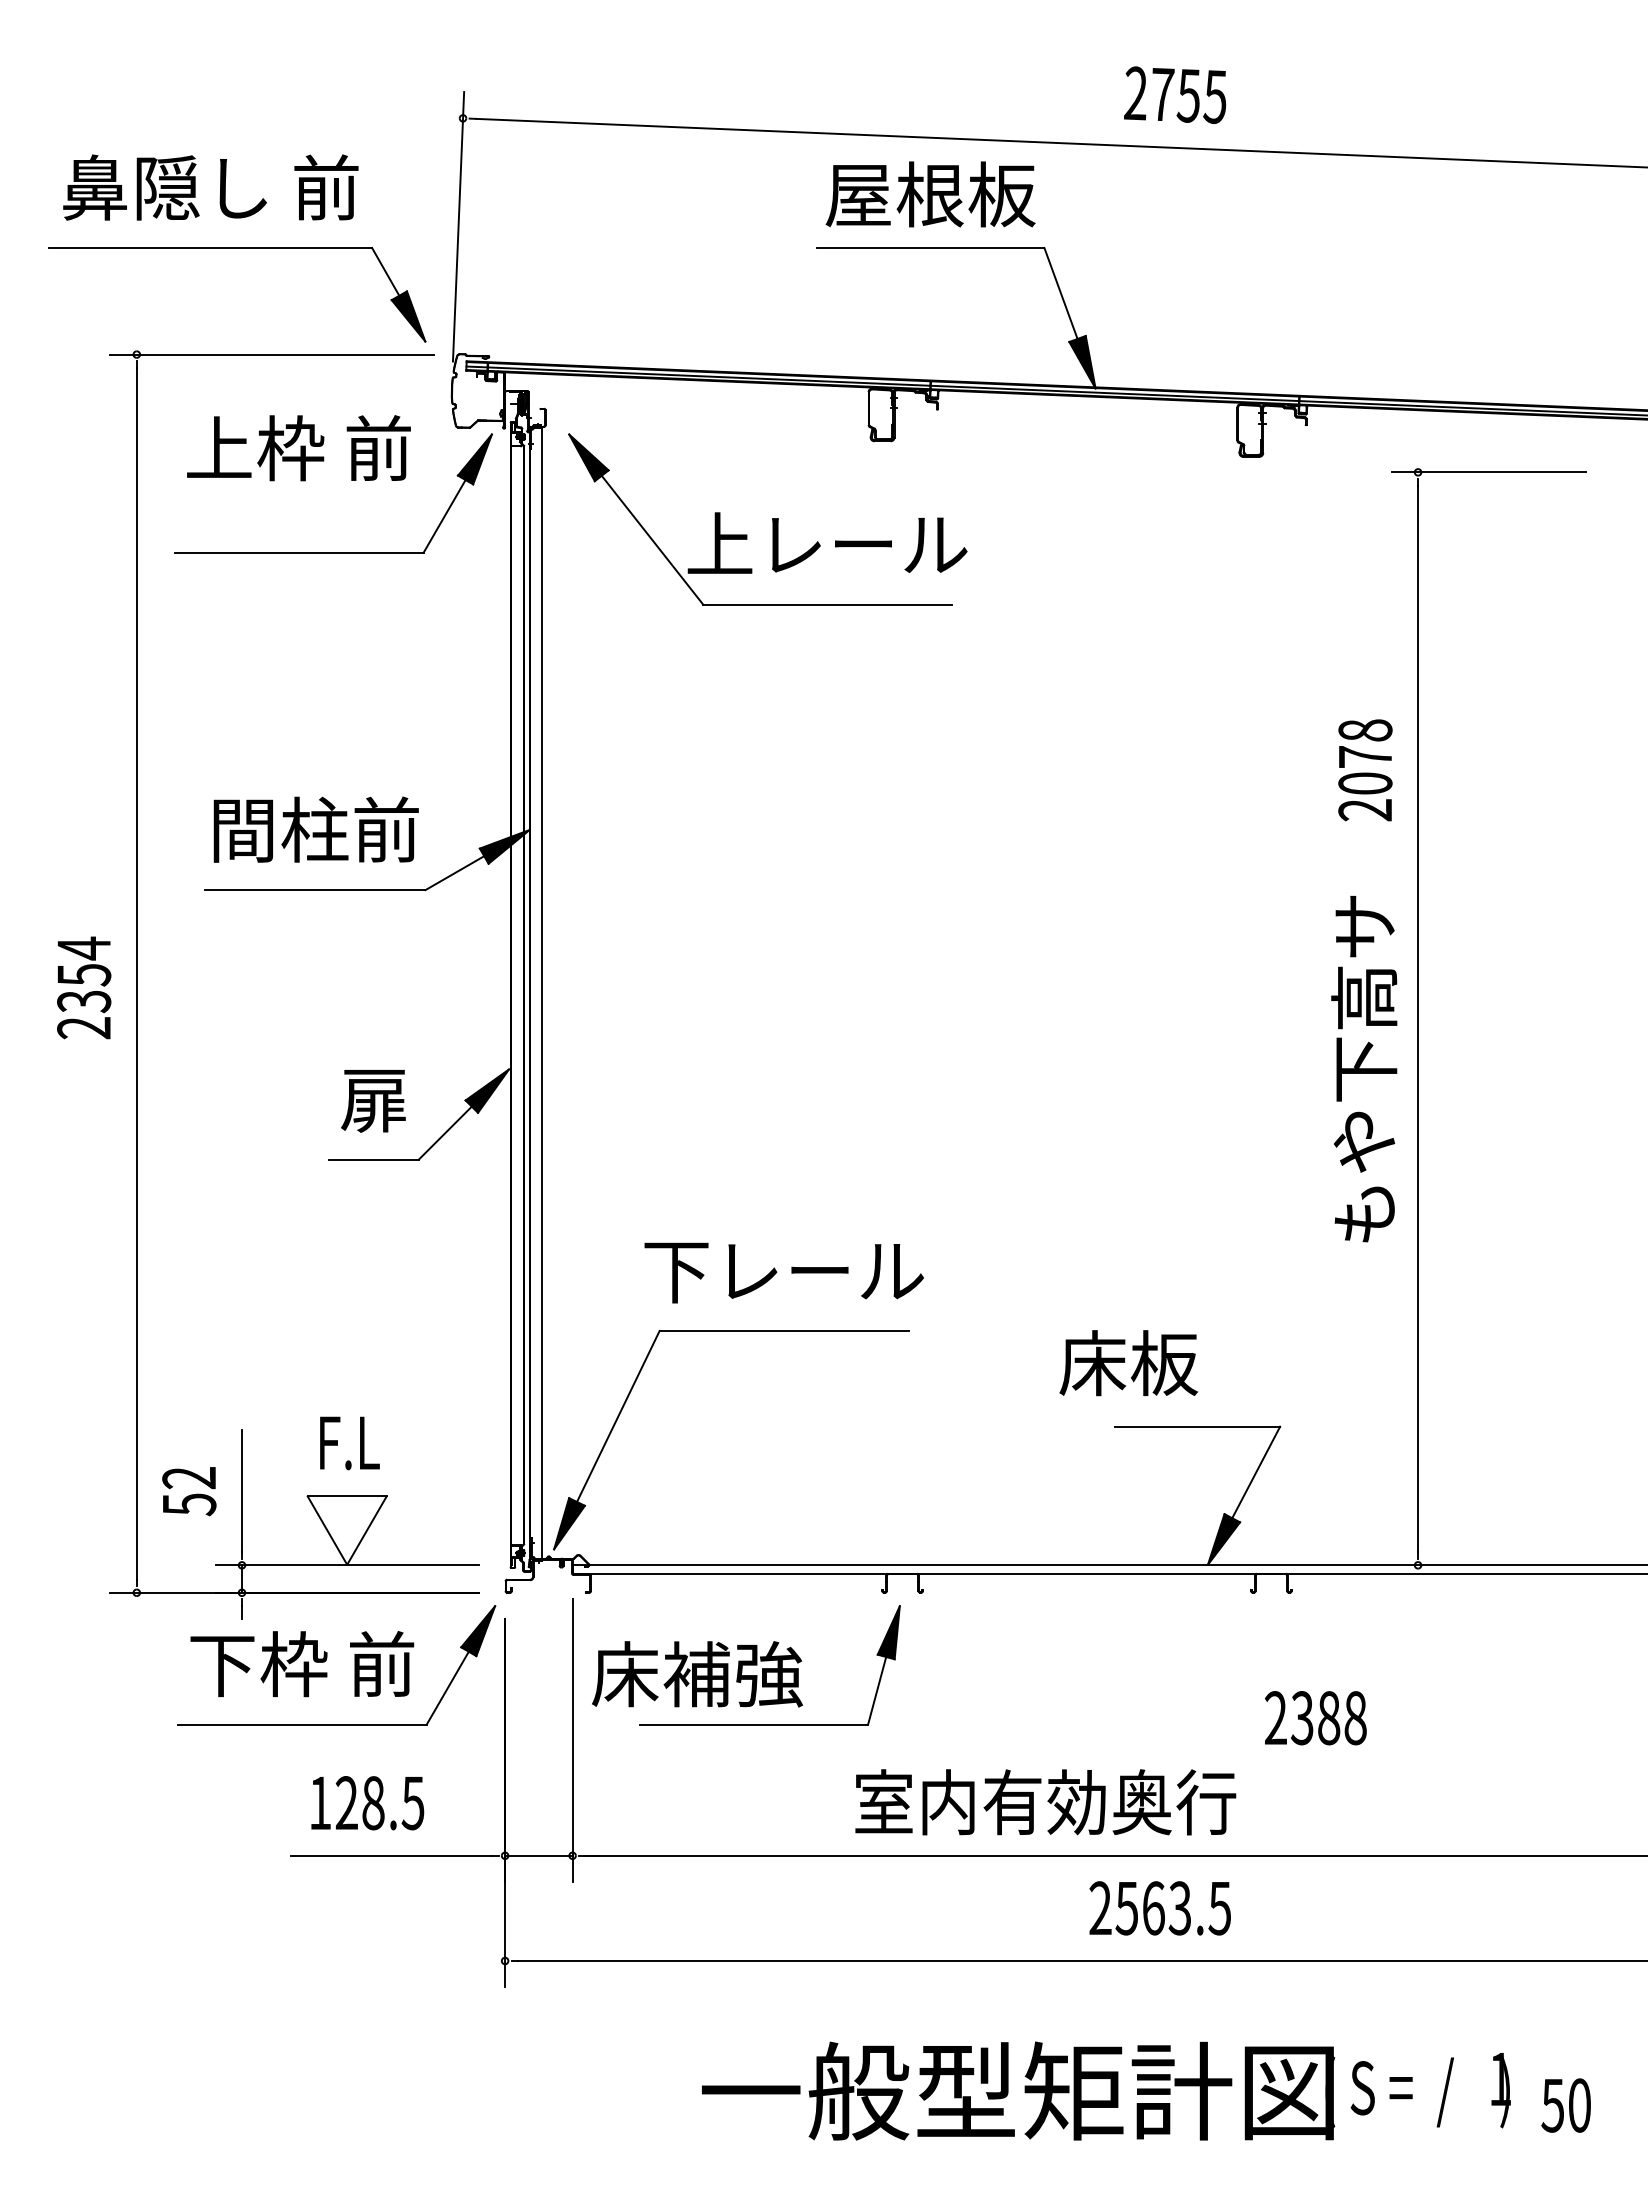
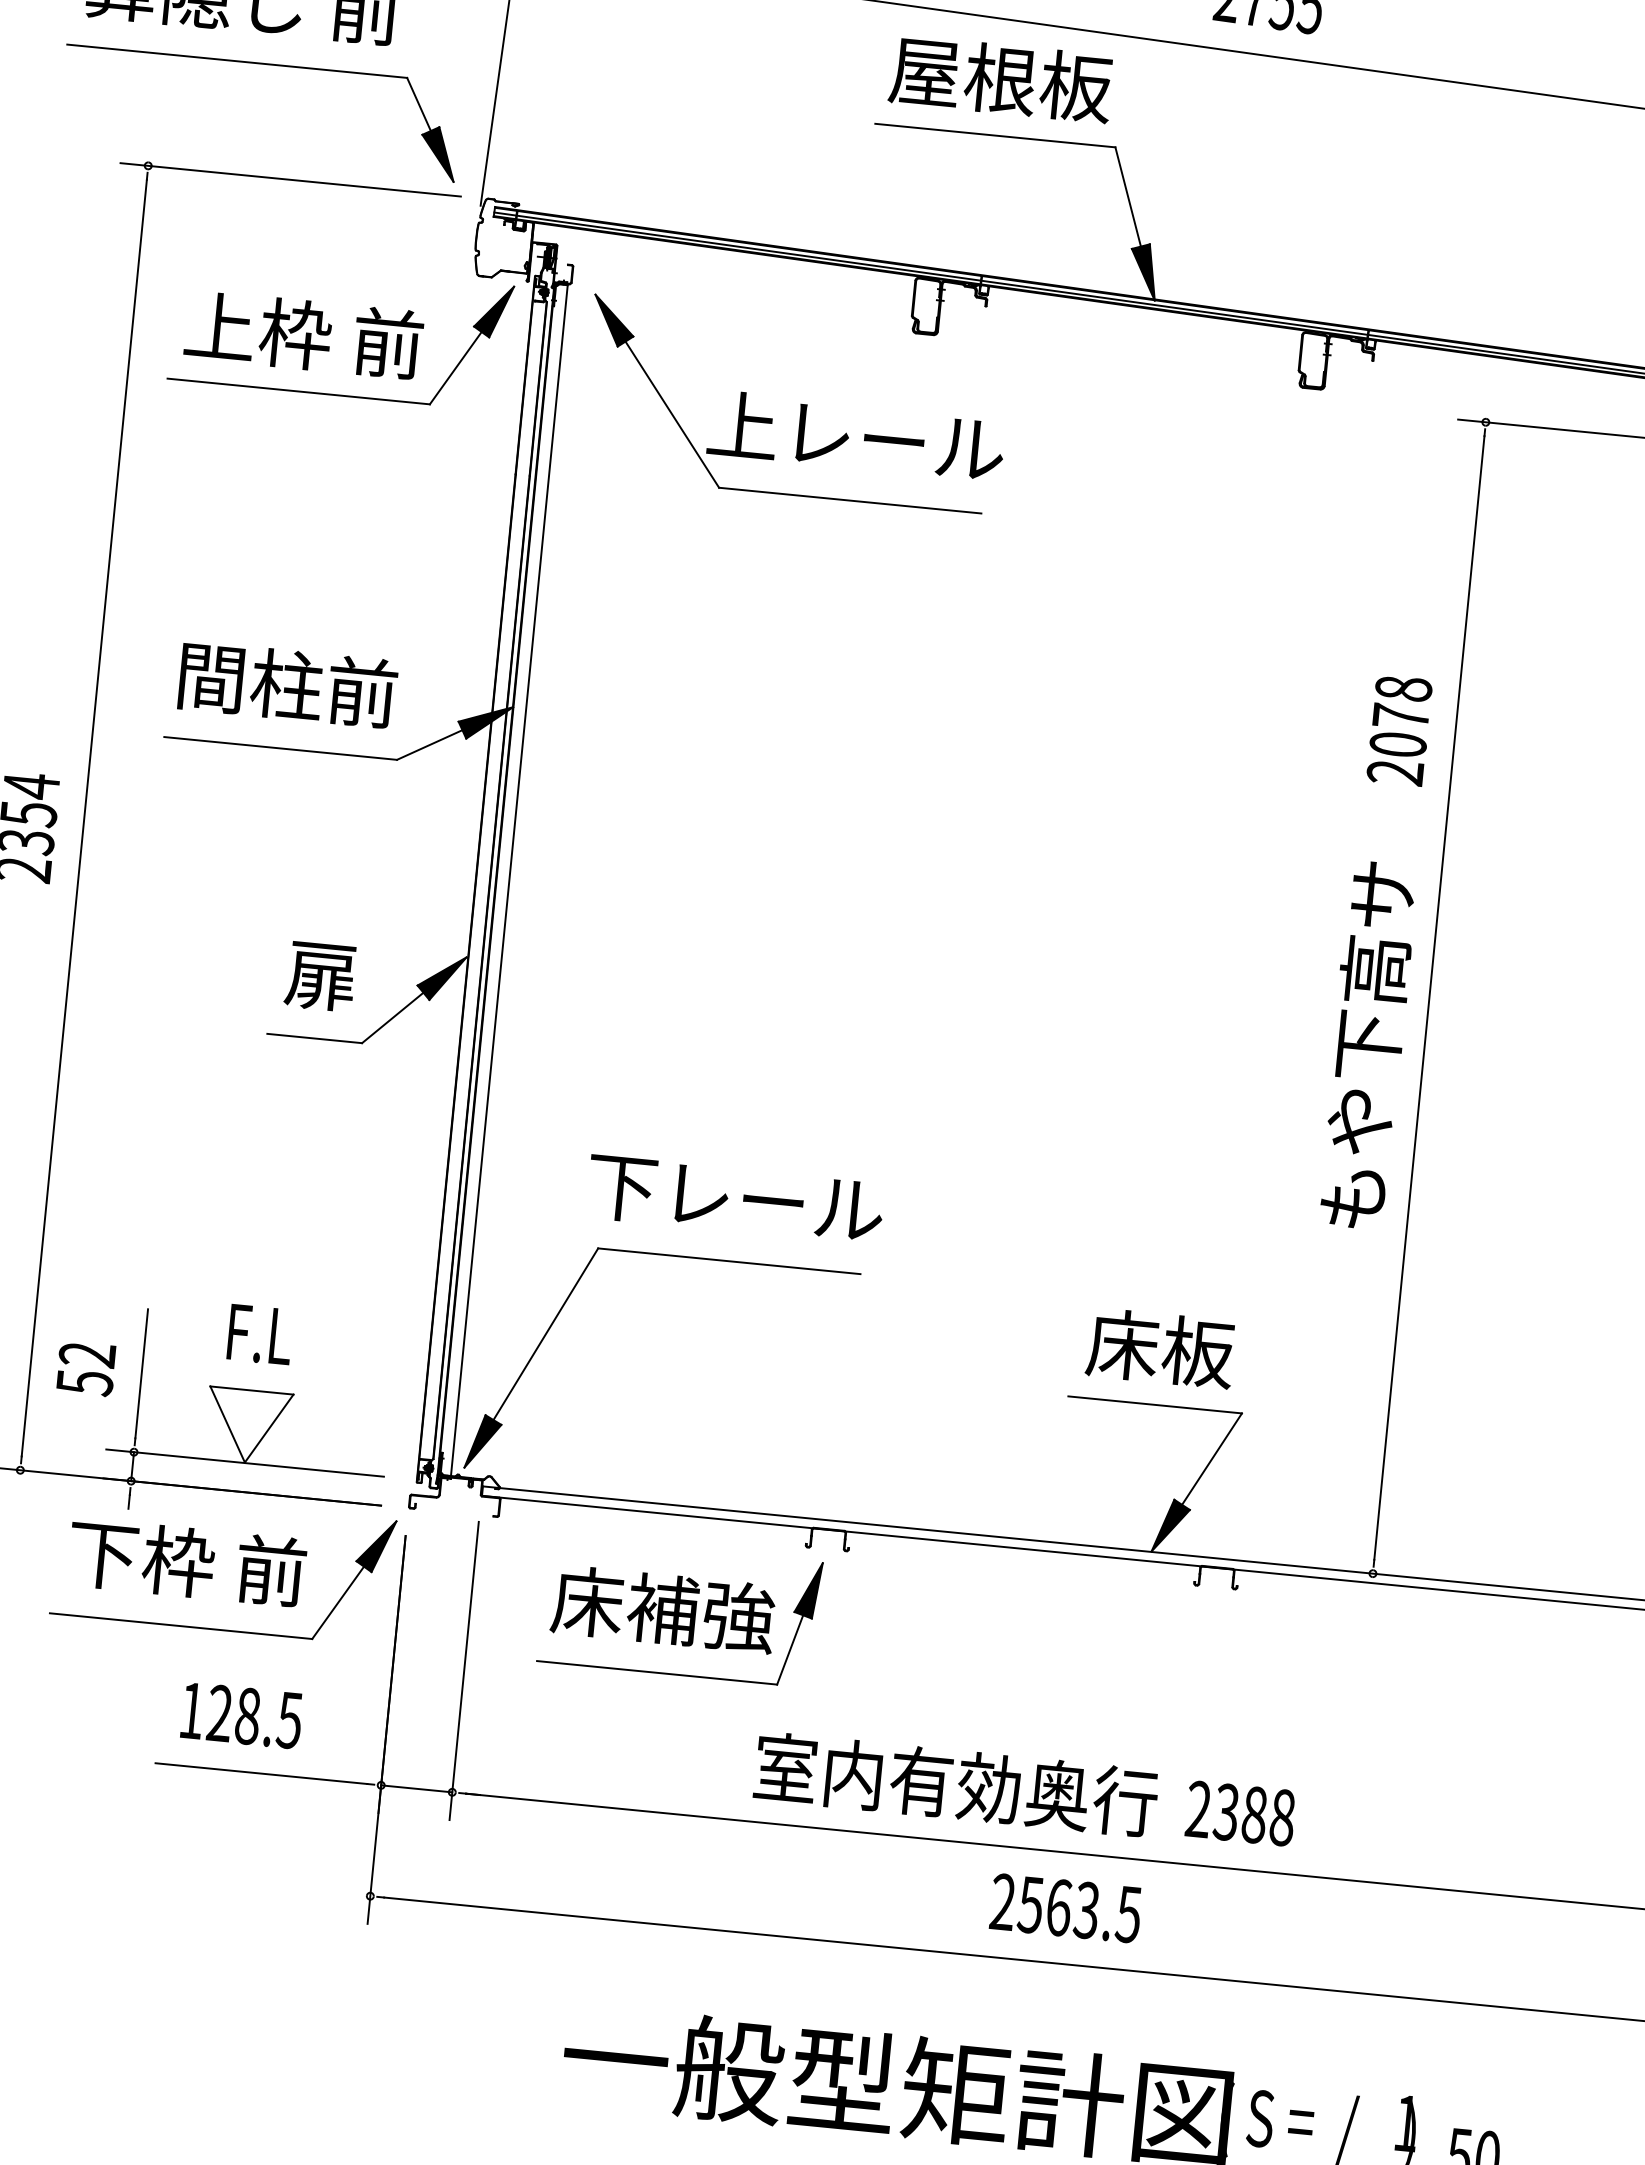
text: (298, 448) -> (303, 335), moved
text: (1128, 1363) -> (1160, 1348), moved
text: (697, 1674) -> (663, 1609), moved
text: (1315, 1718) -> (1240, 1813), moved

